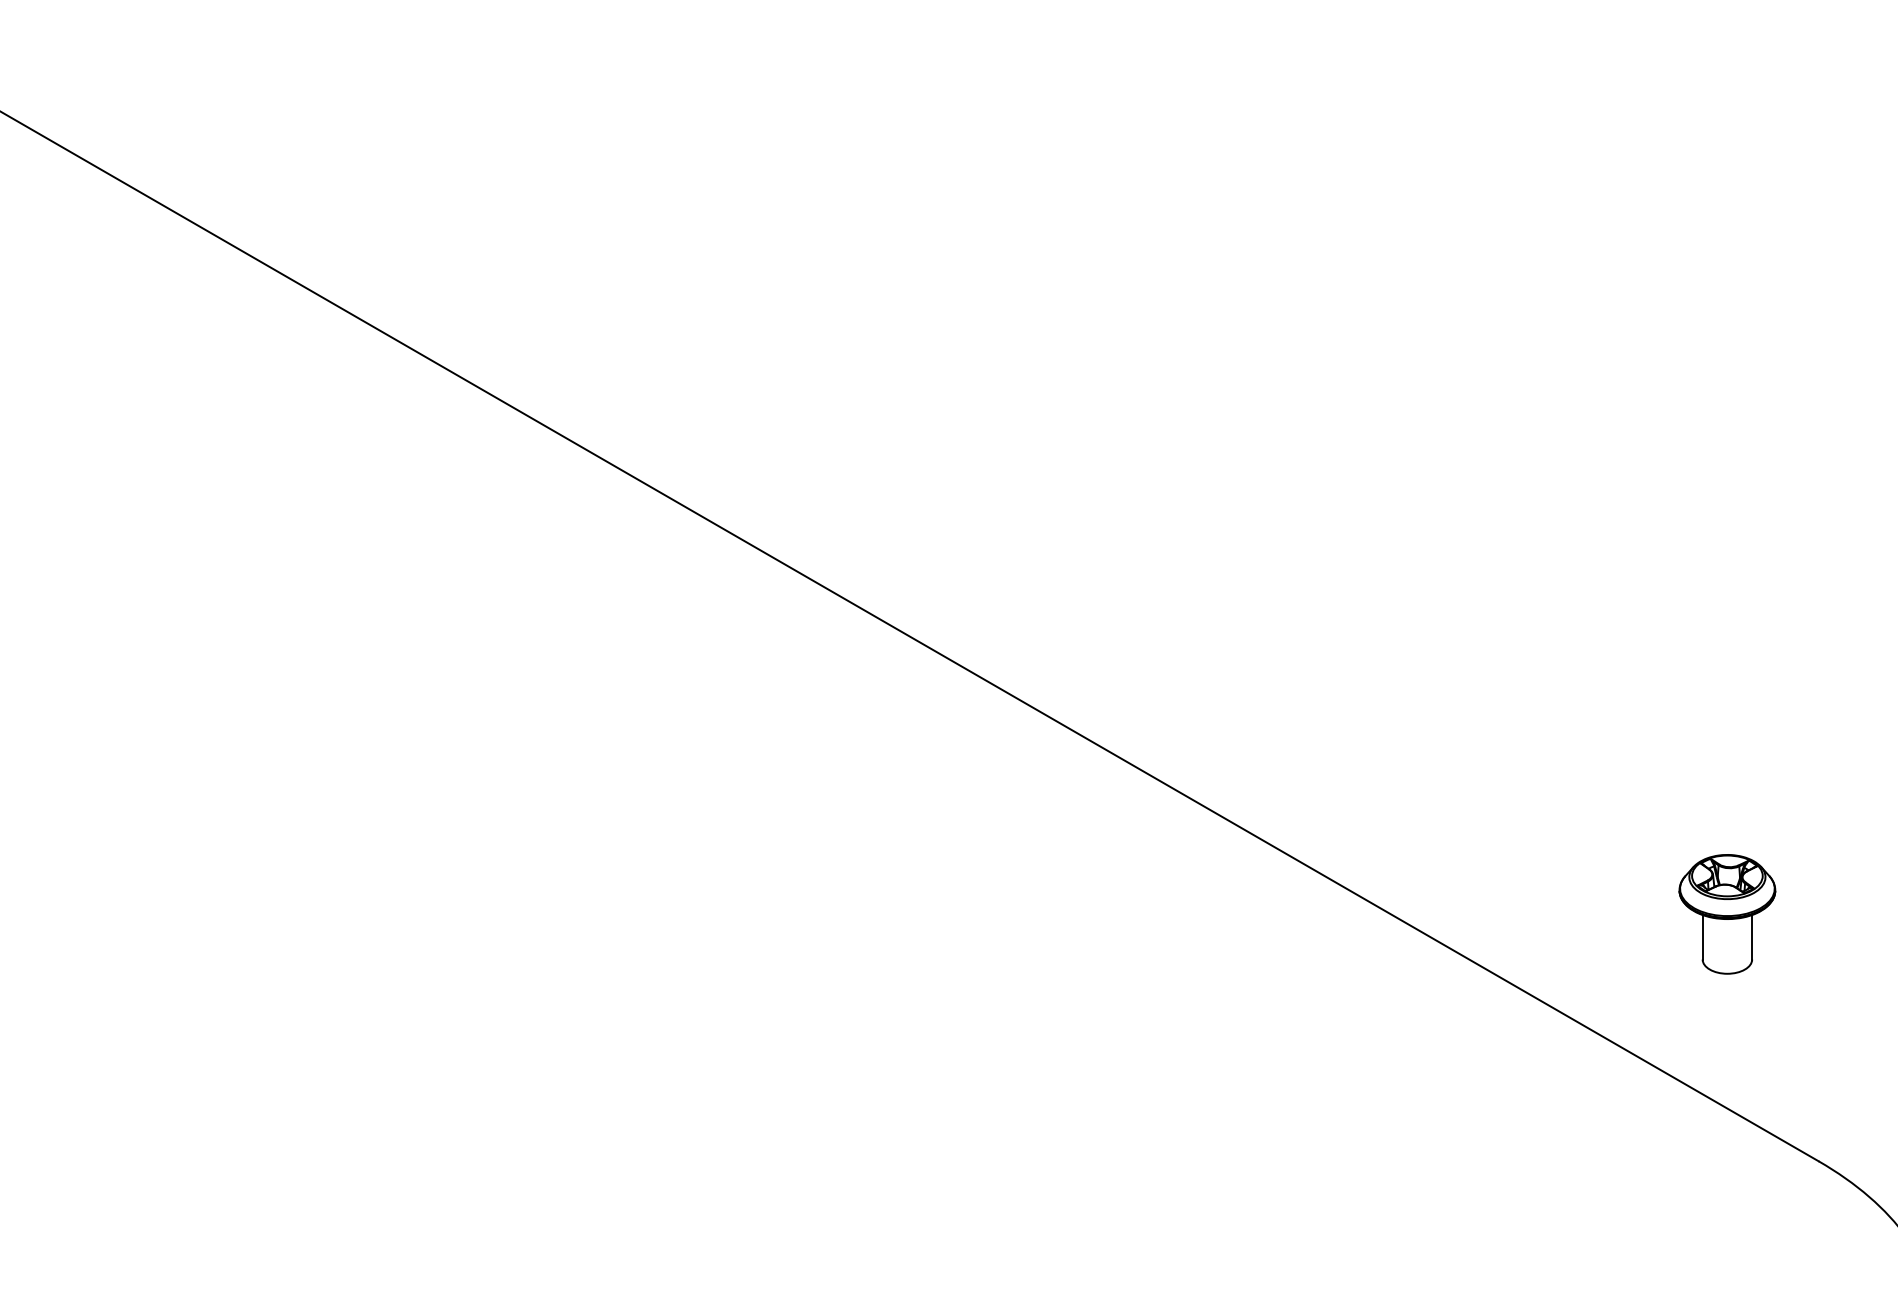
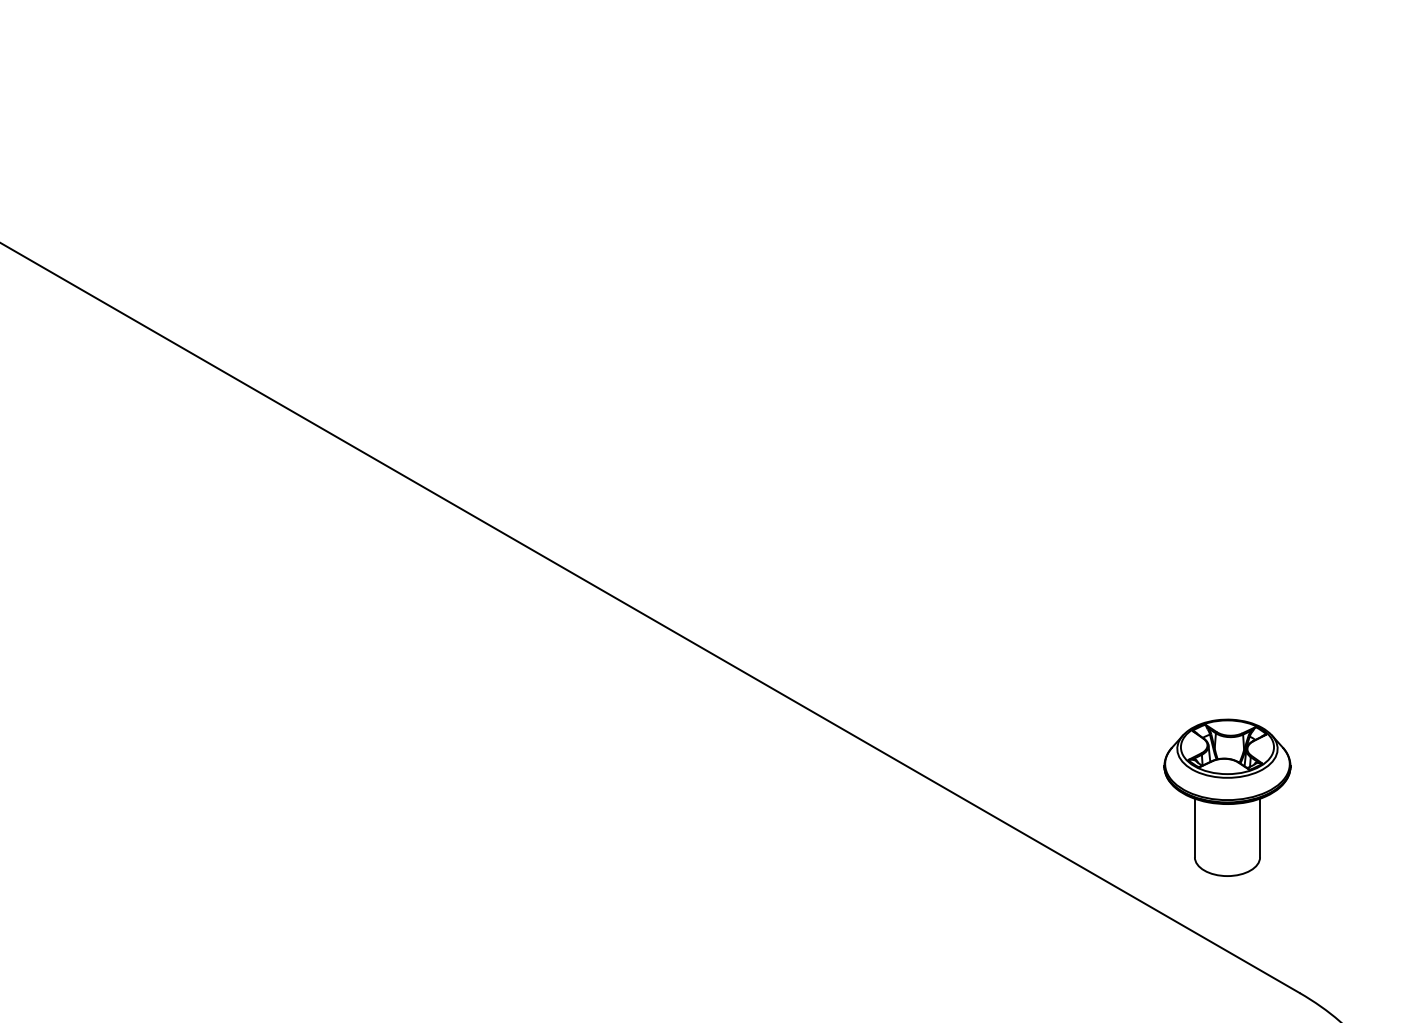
part: (1727, 914) -> (1227, 798), size x1.67

